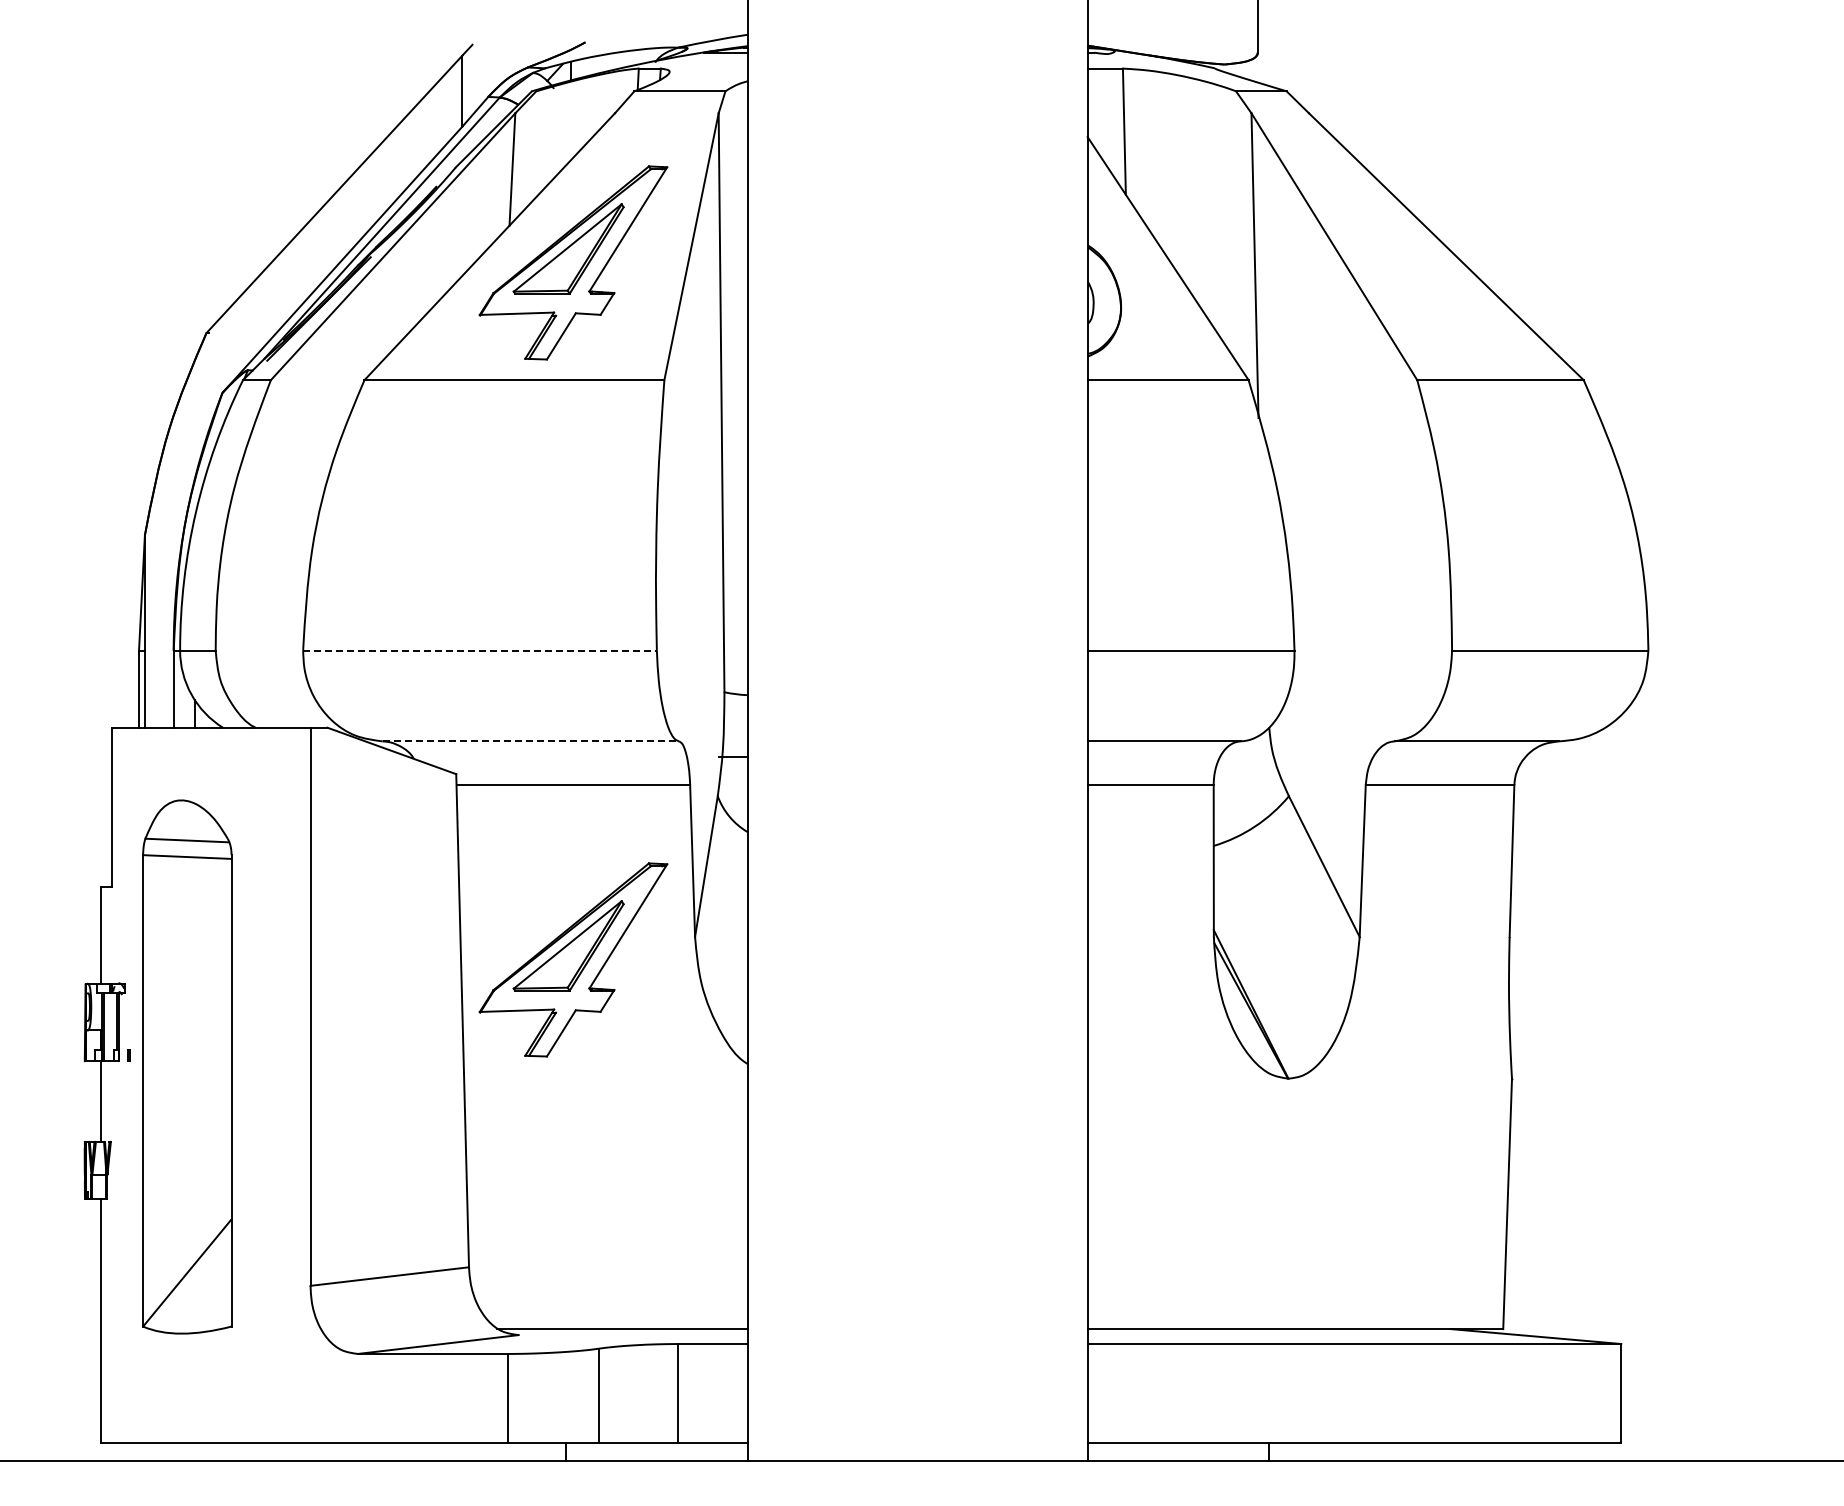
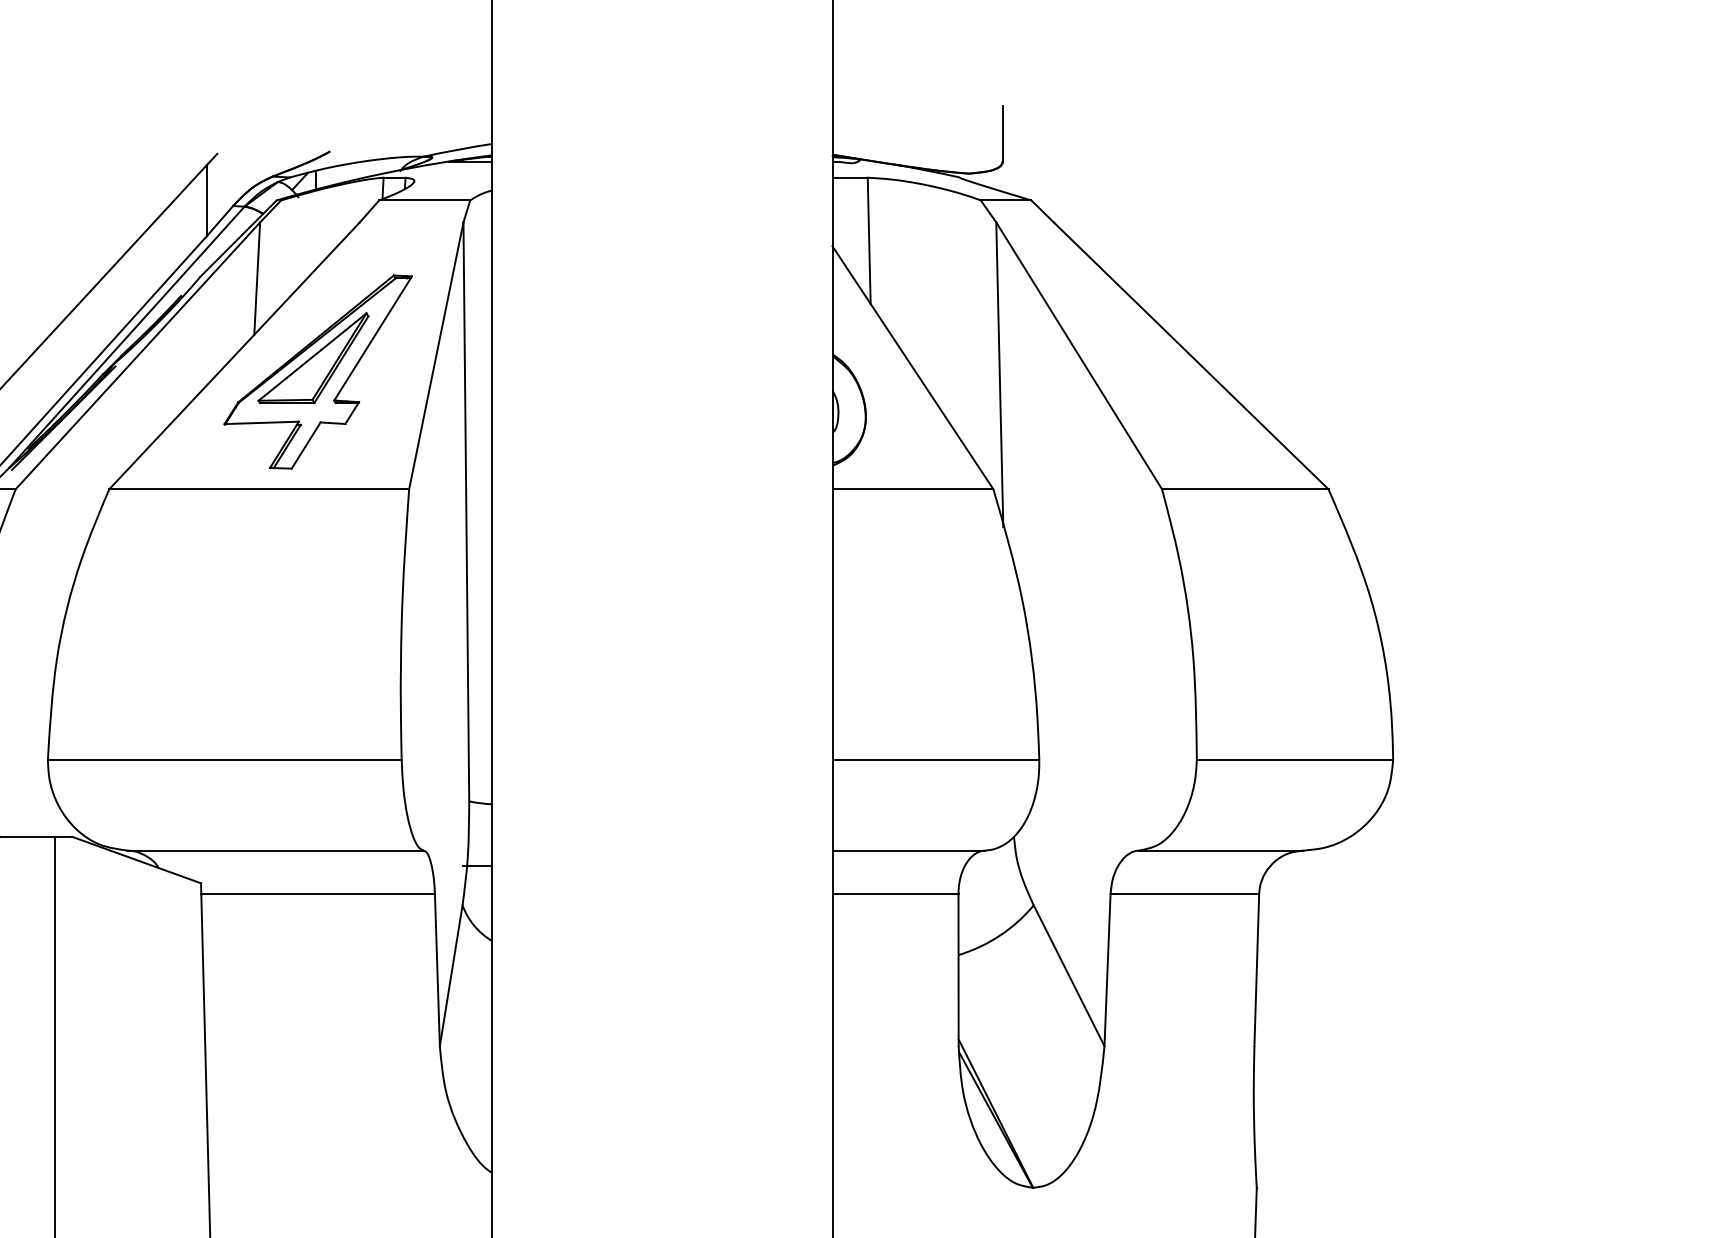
line: (480, 650) -> (225, 759), dashed -> solid
line: (531, 741) -> (276, 850), dashed -> solid
part: (573, 959) -> (318, 1068), removed

